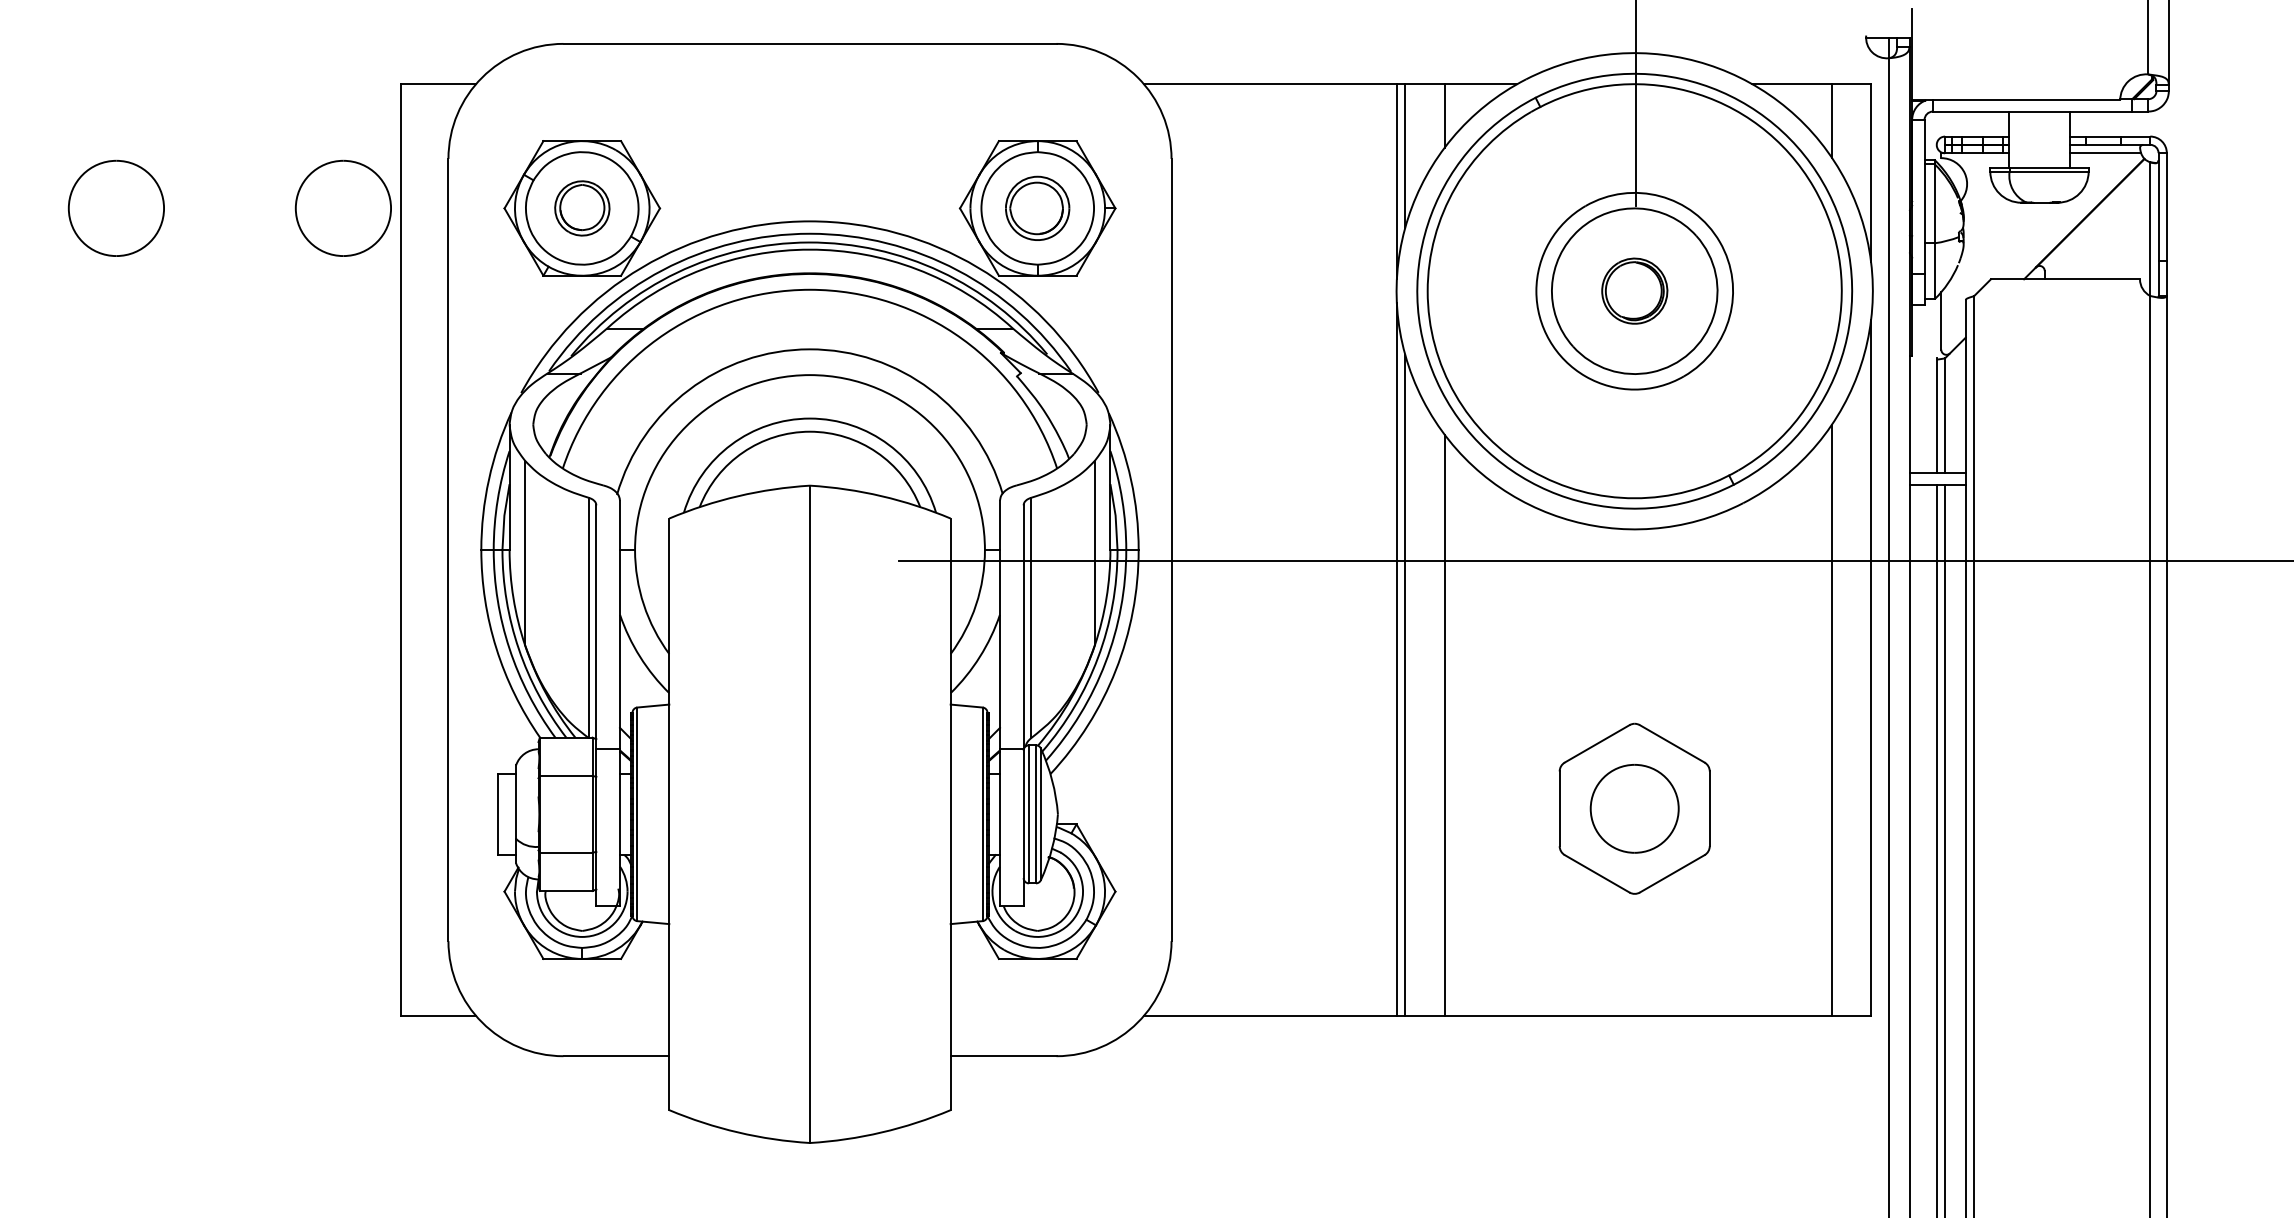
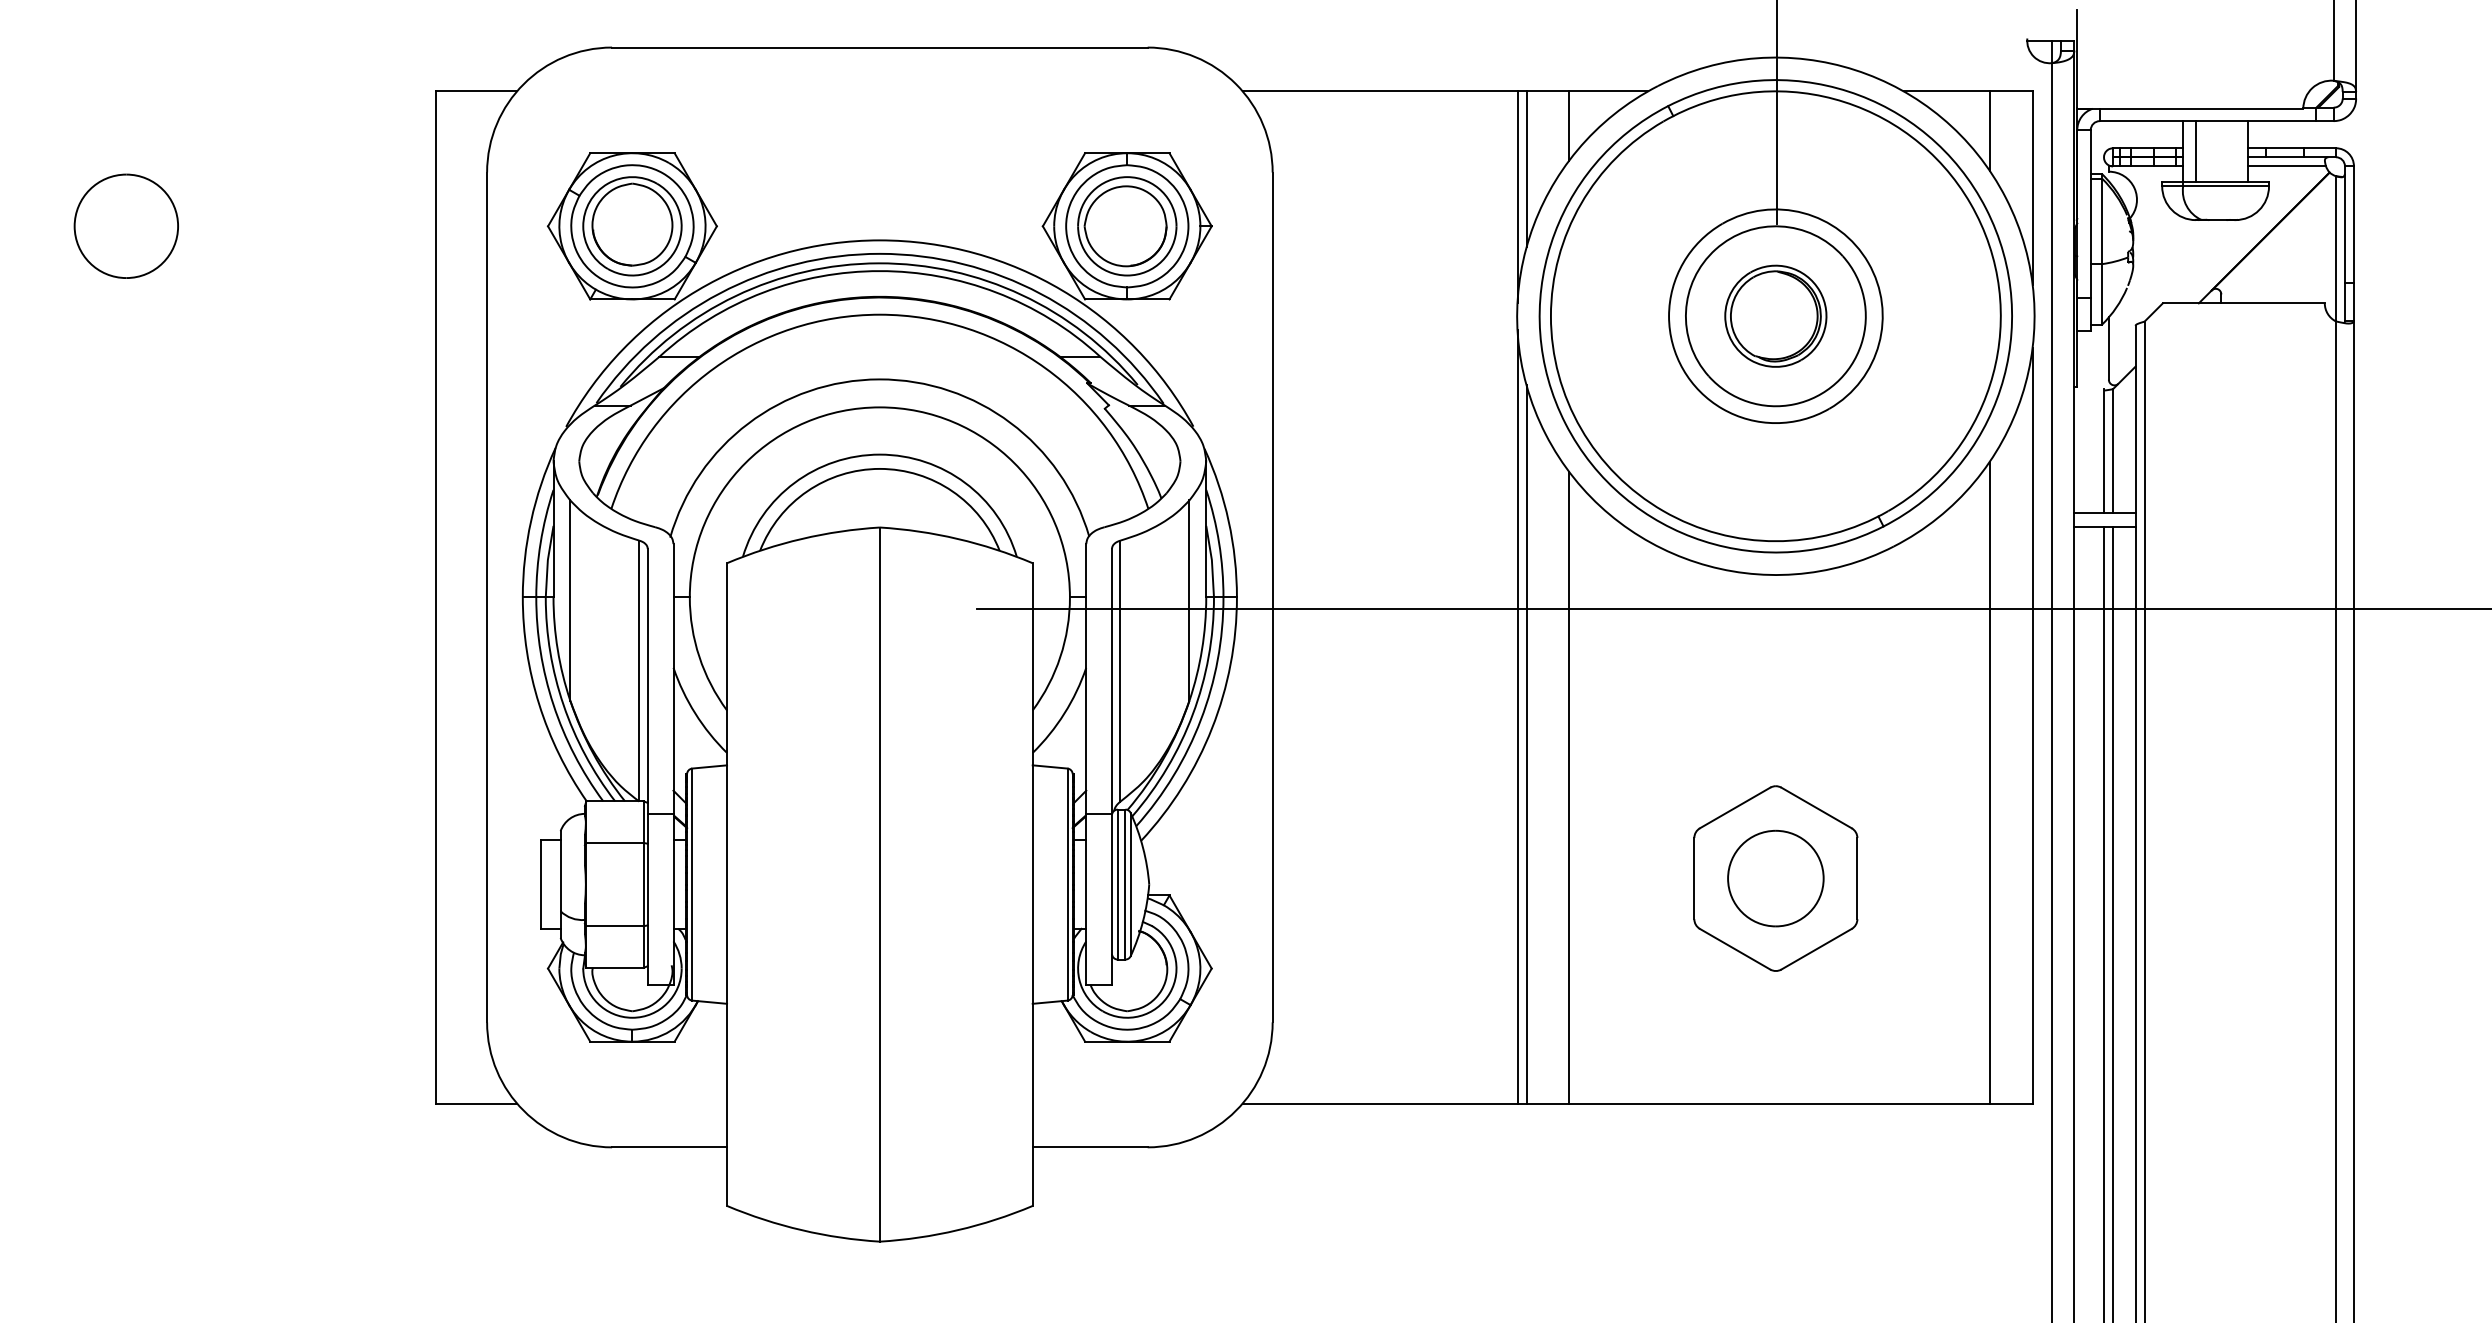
line: (2021, 139) -> (2196, 151), added
part: (342, 207) -> (371, 225), removed
part: (582, 208) -> (632, 226), size x1.67
part: (1037, 208) -> (1127, 226), size x1.43
part: (1634, 290) -> (1775, 315), size x1.43

